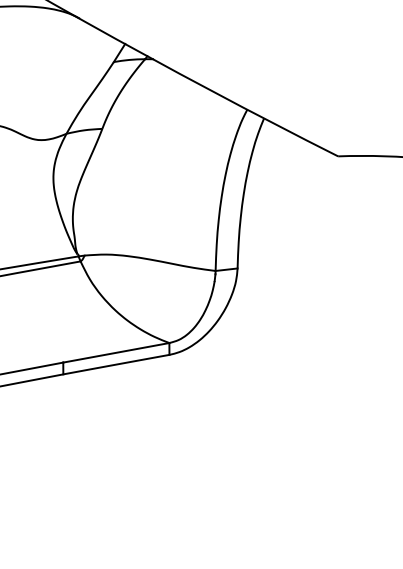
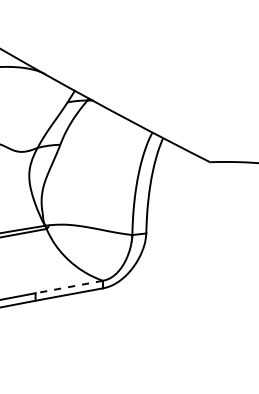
line: (115, 353) -> (68, 287), solid -> dashed

